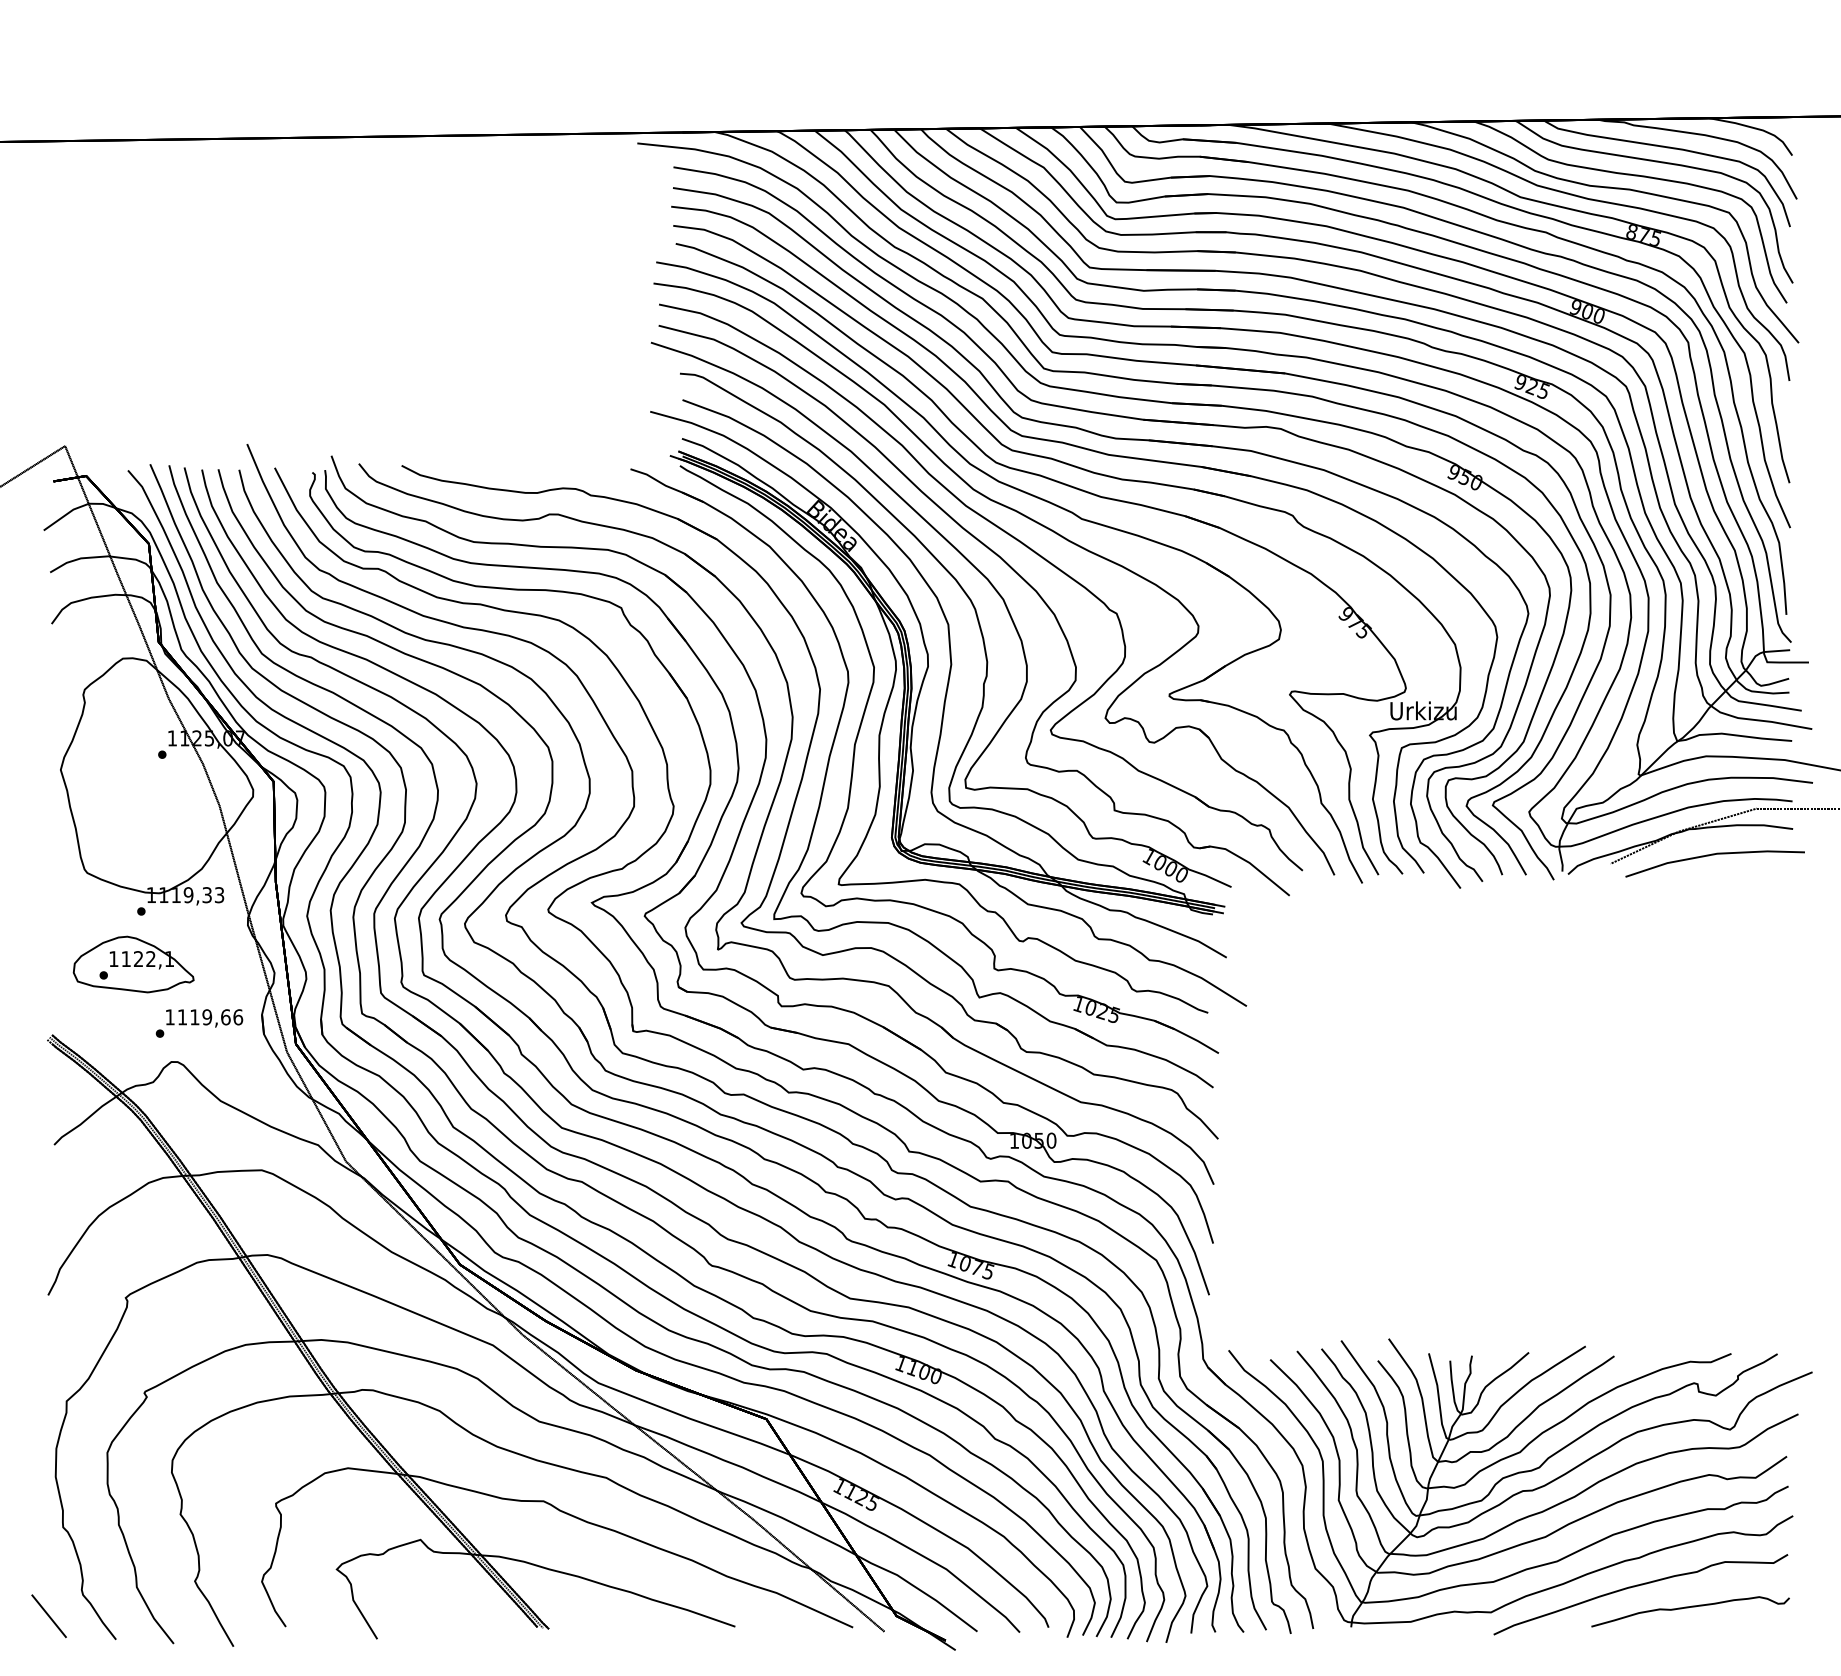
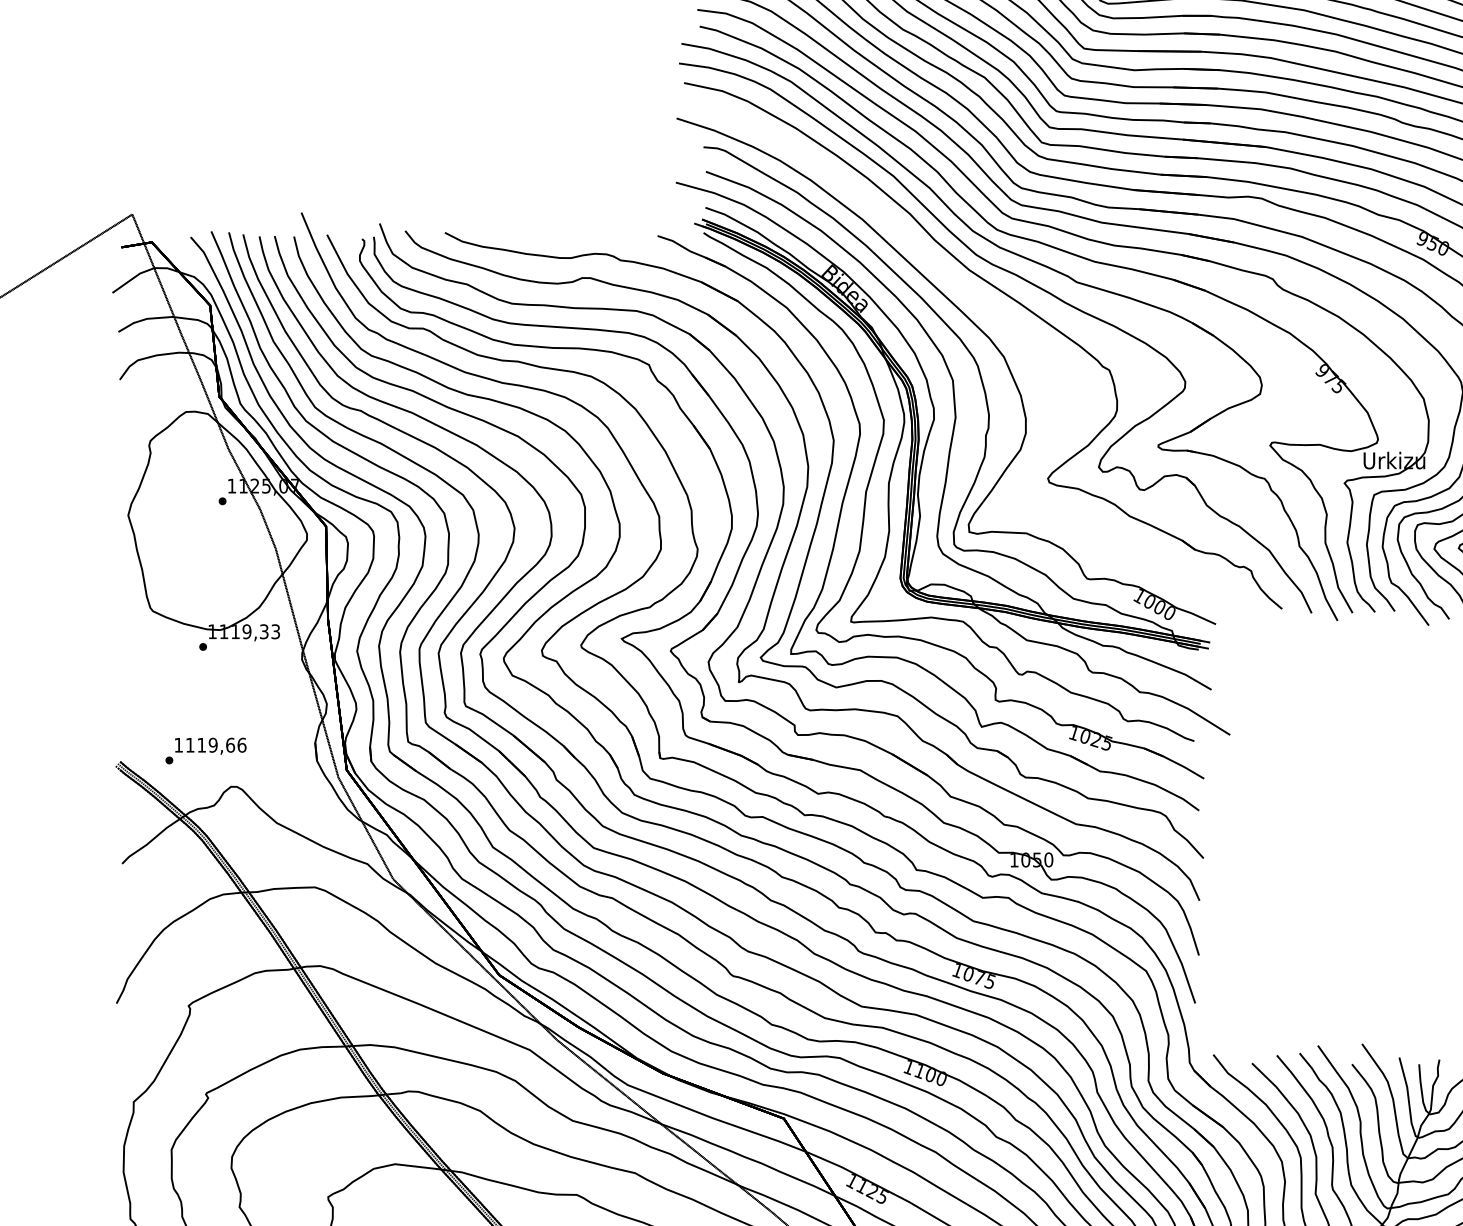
part: (1012, 570) -> (1012, 330), removed
part: (133, 964) -> (195, 696), removed
text: (199, 1023) -> (206, 751), moved

